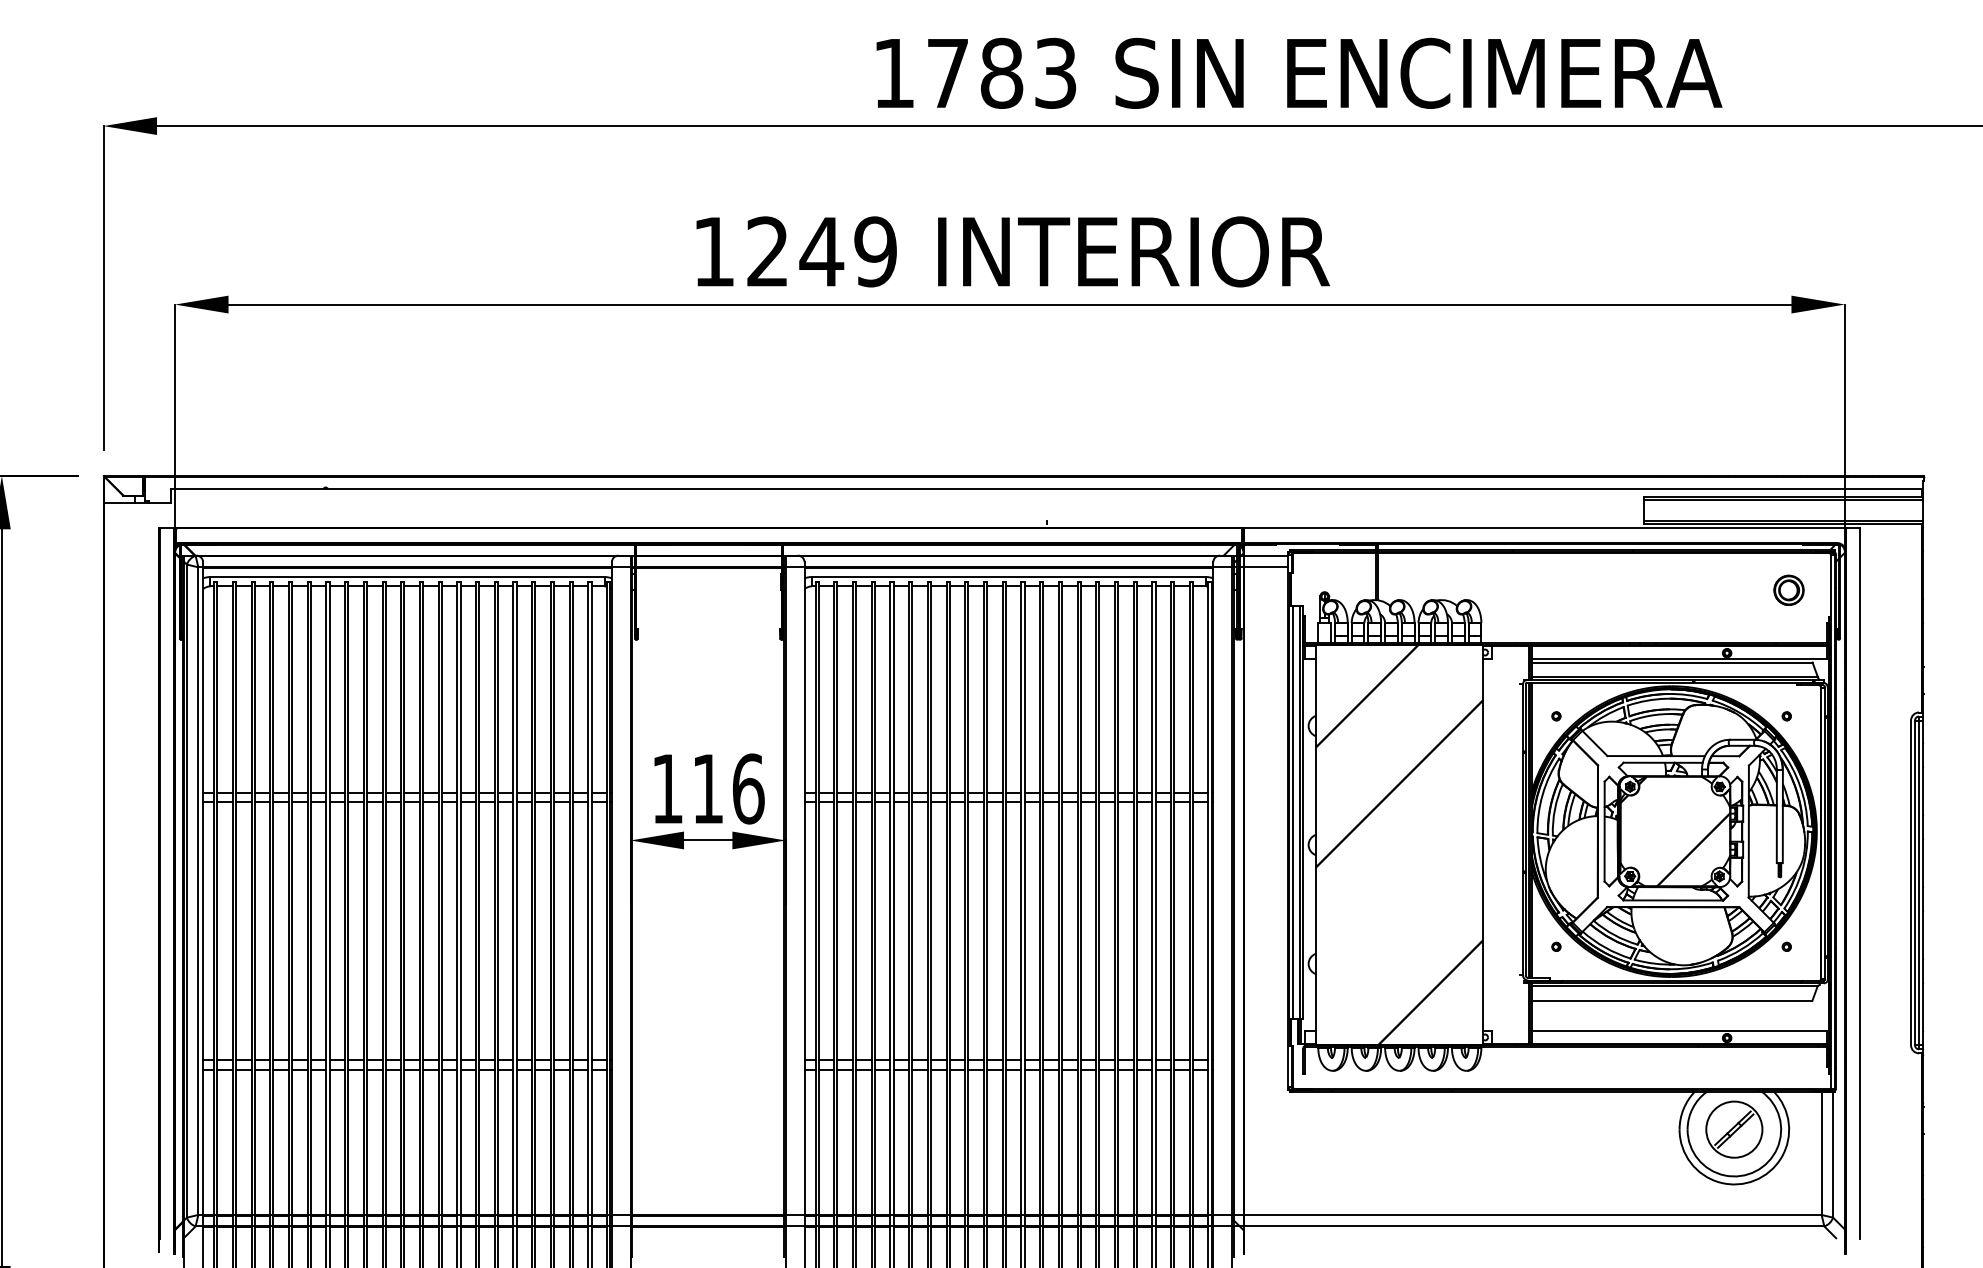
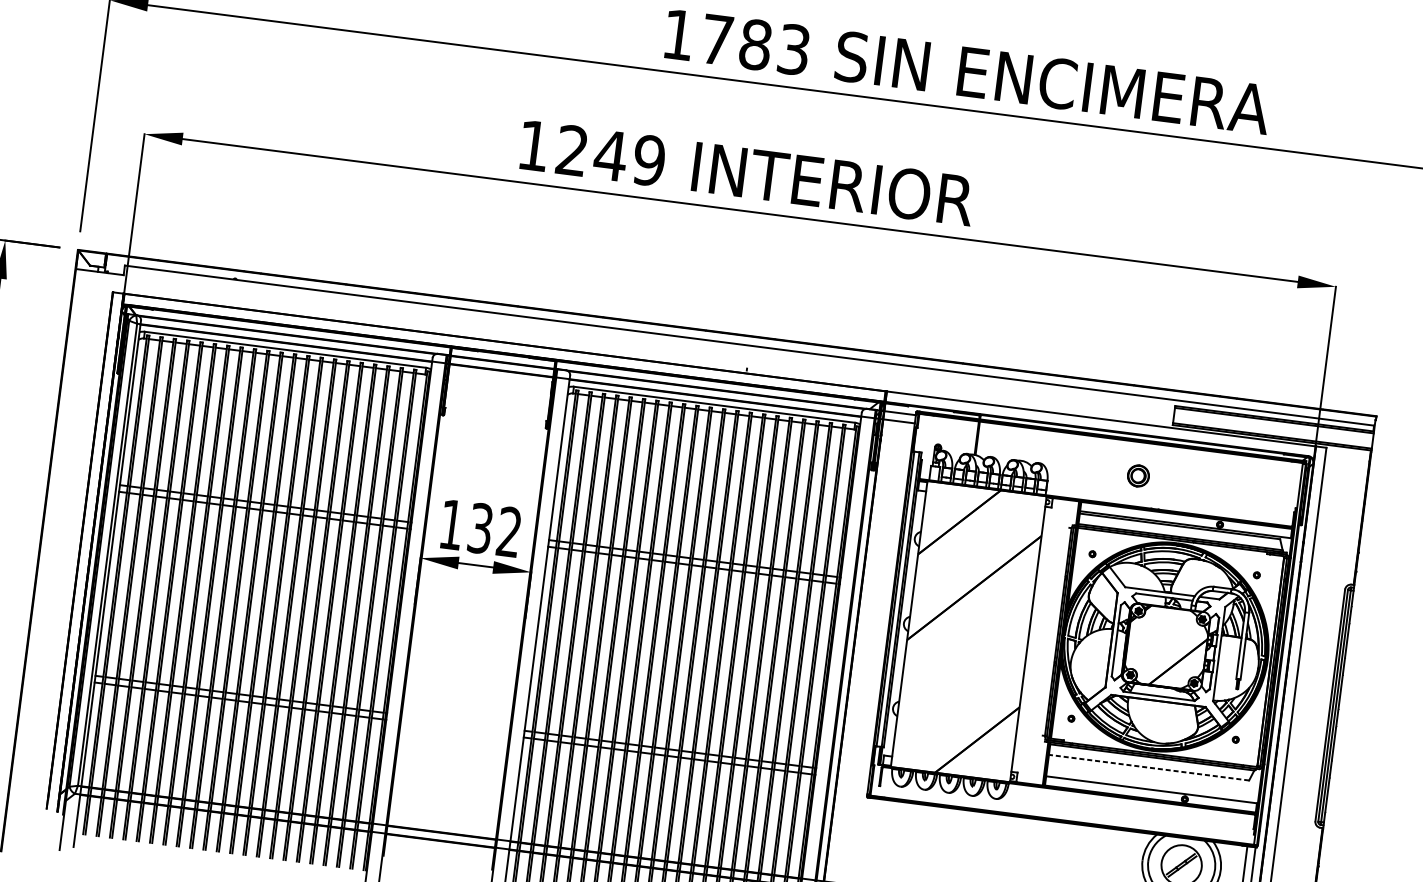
part: (1788, 589) -> (1138, 475), moved
text: (728, 788) -> (495, 530), 116 -> 132
line: (1671, 1000) -> (1148, 767), solid -> dashed

